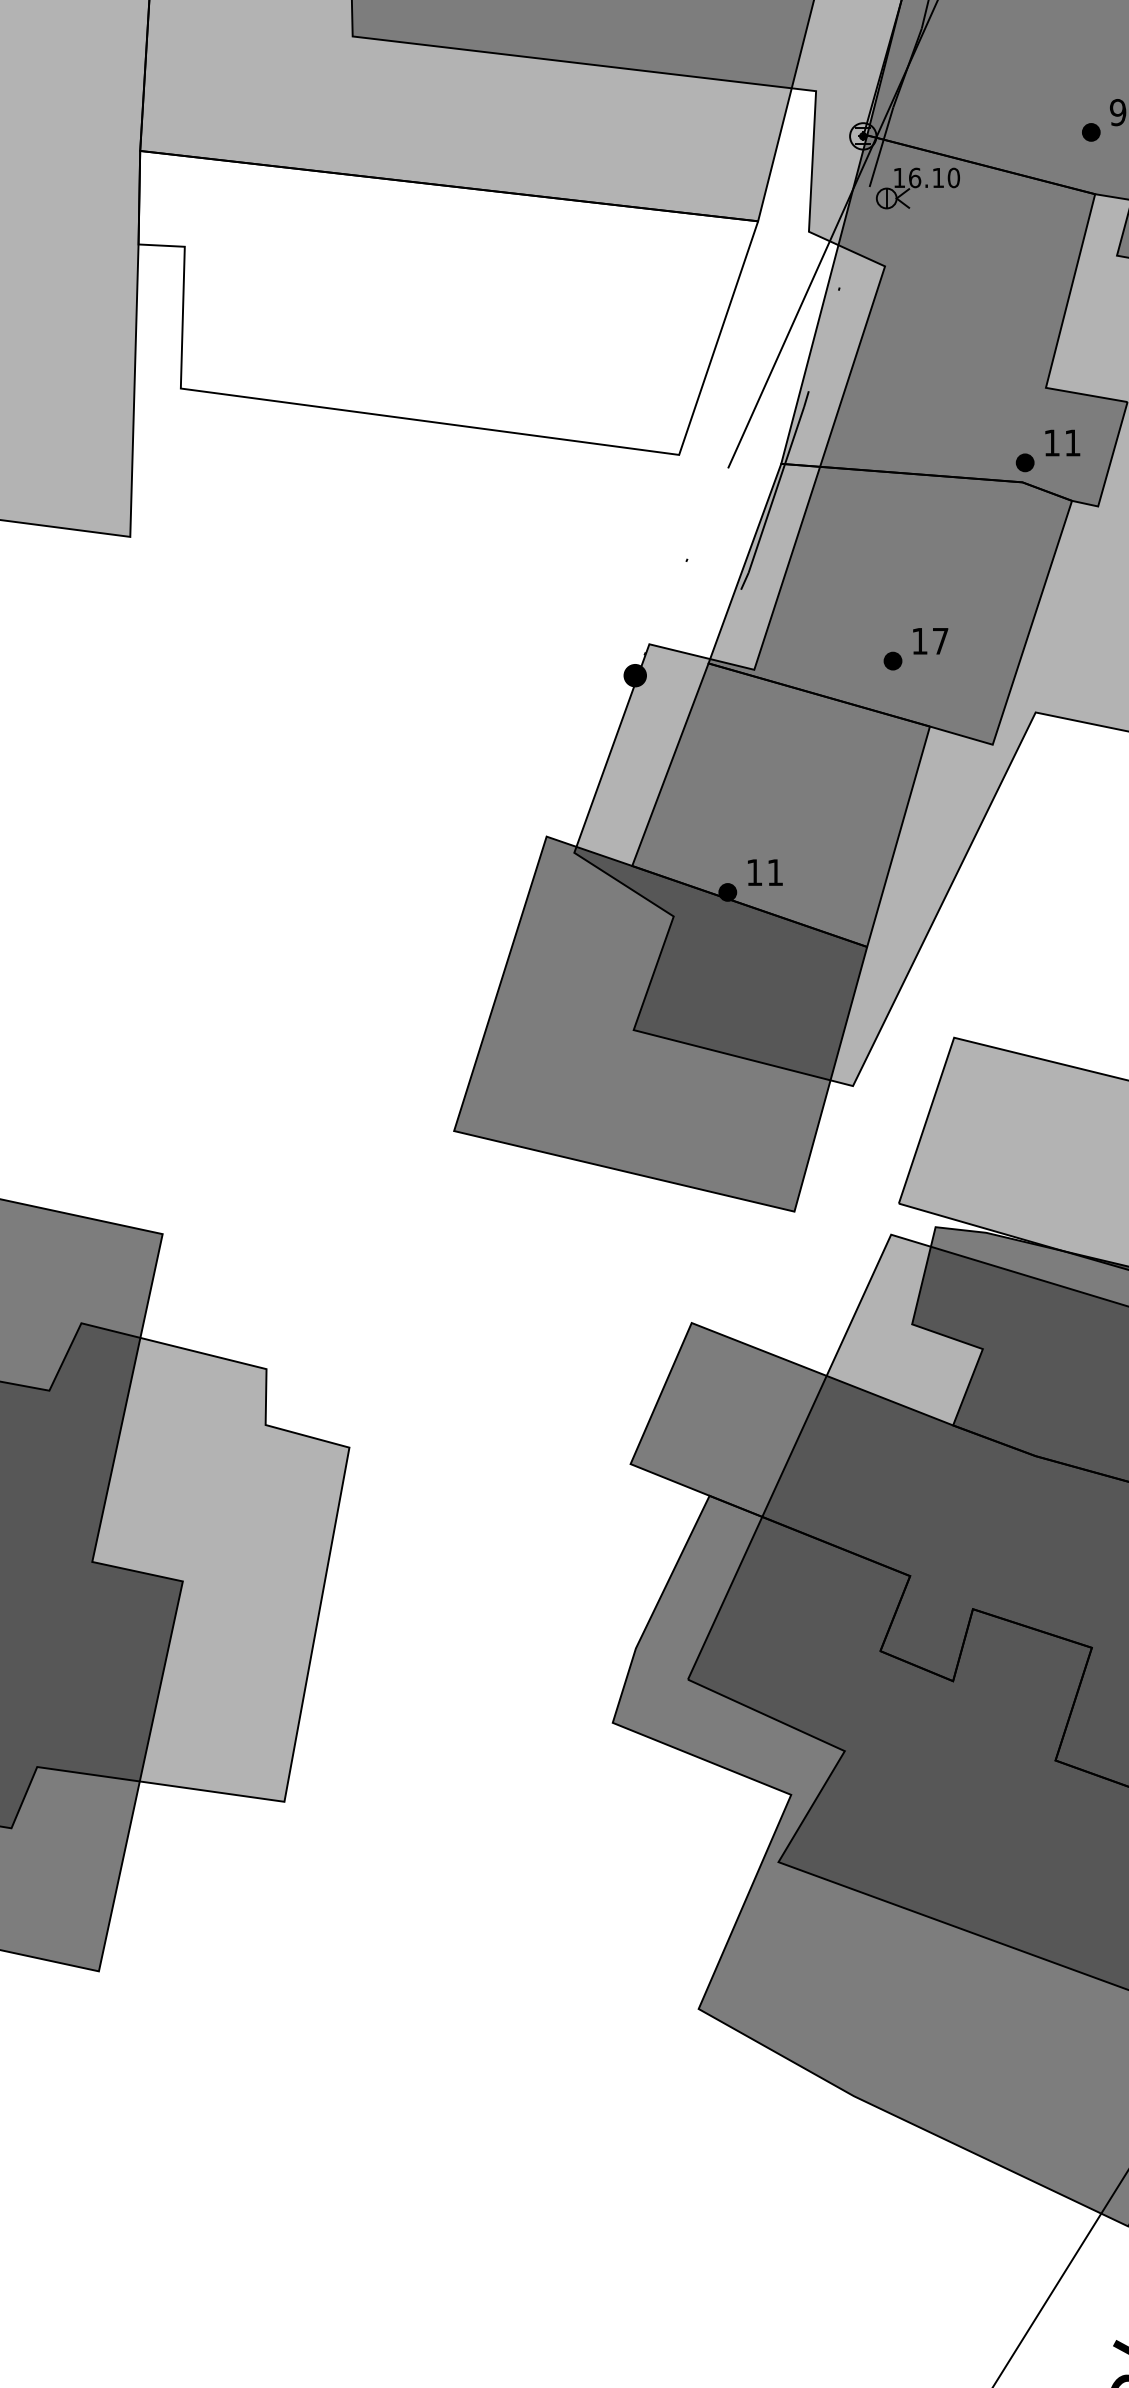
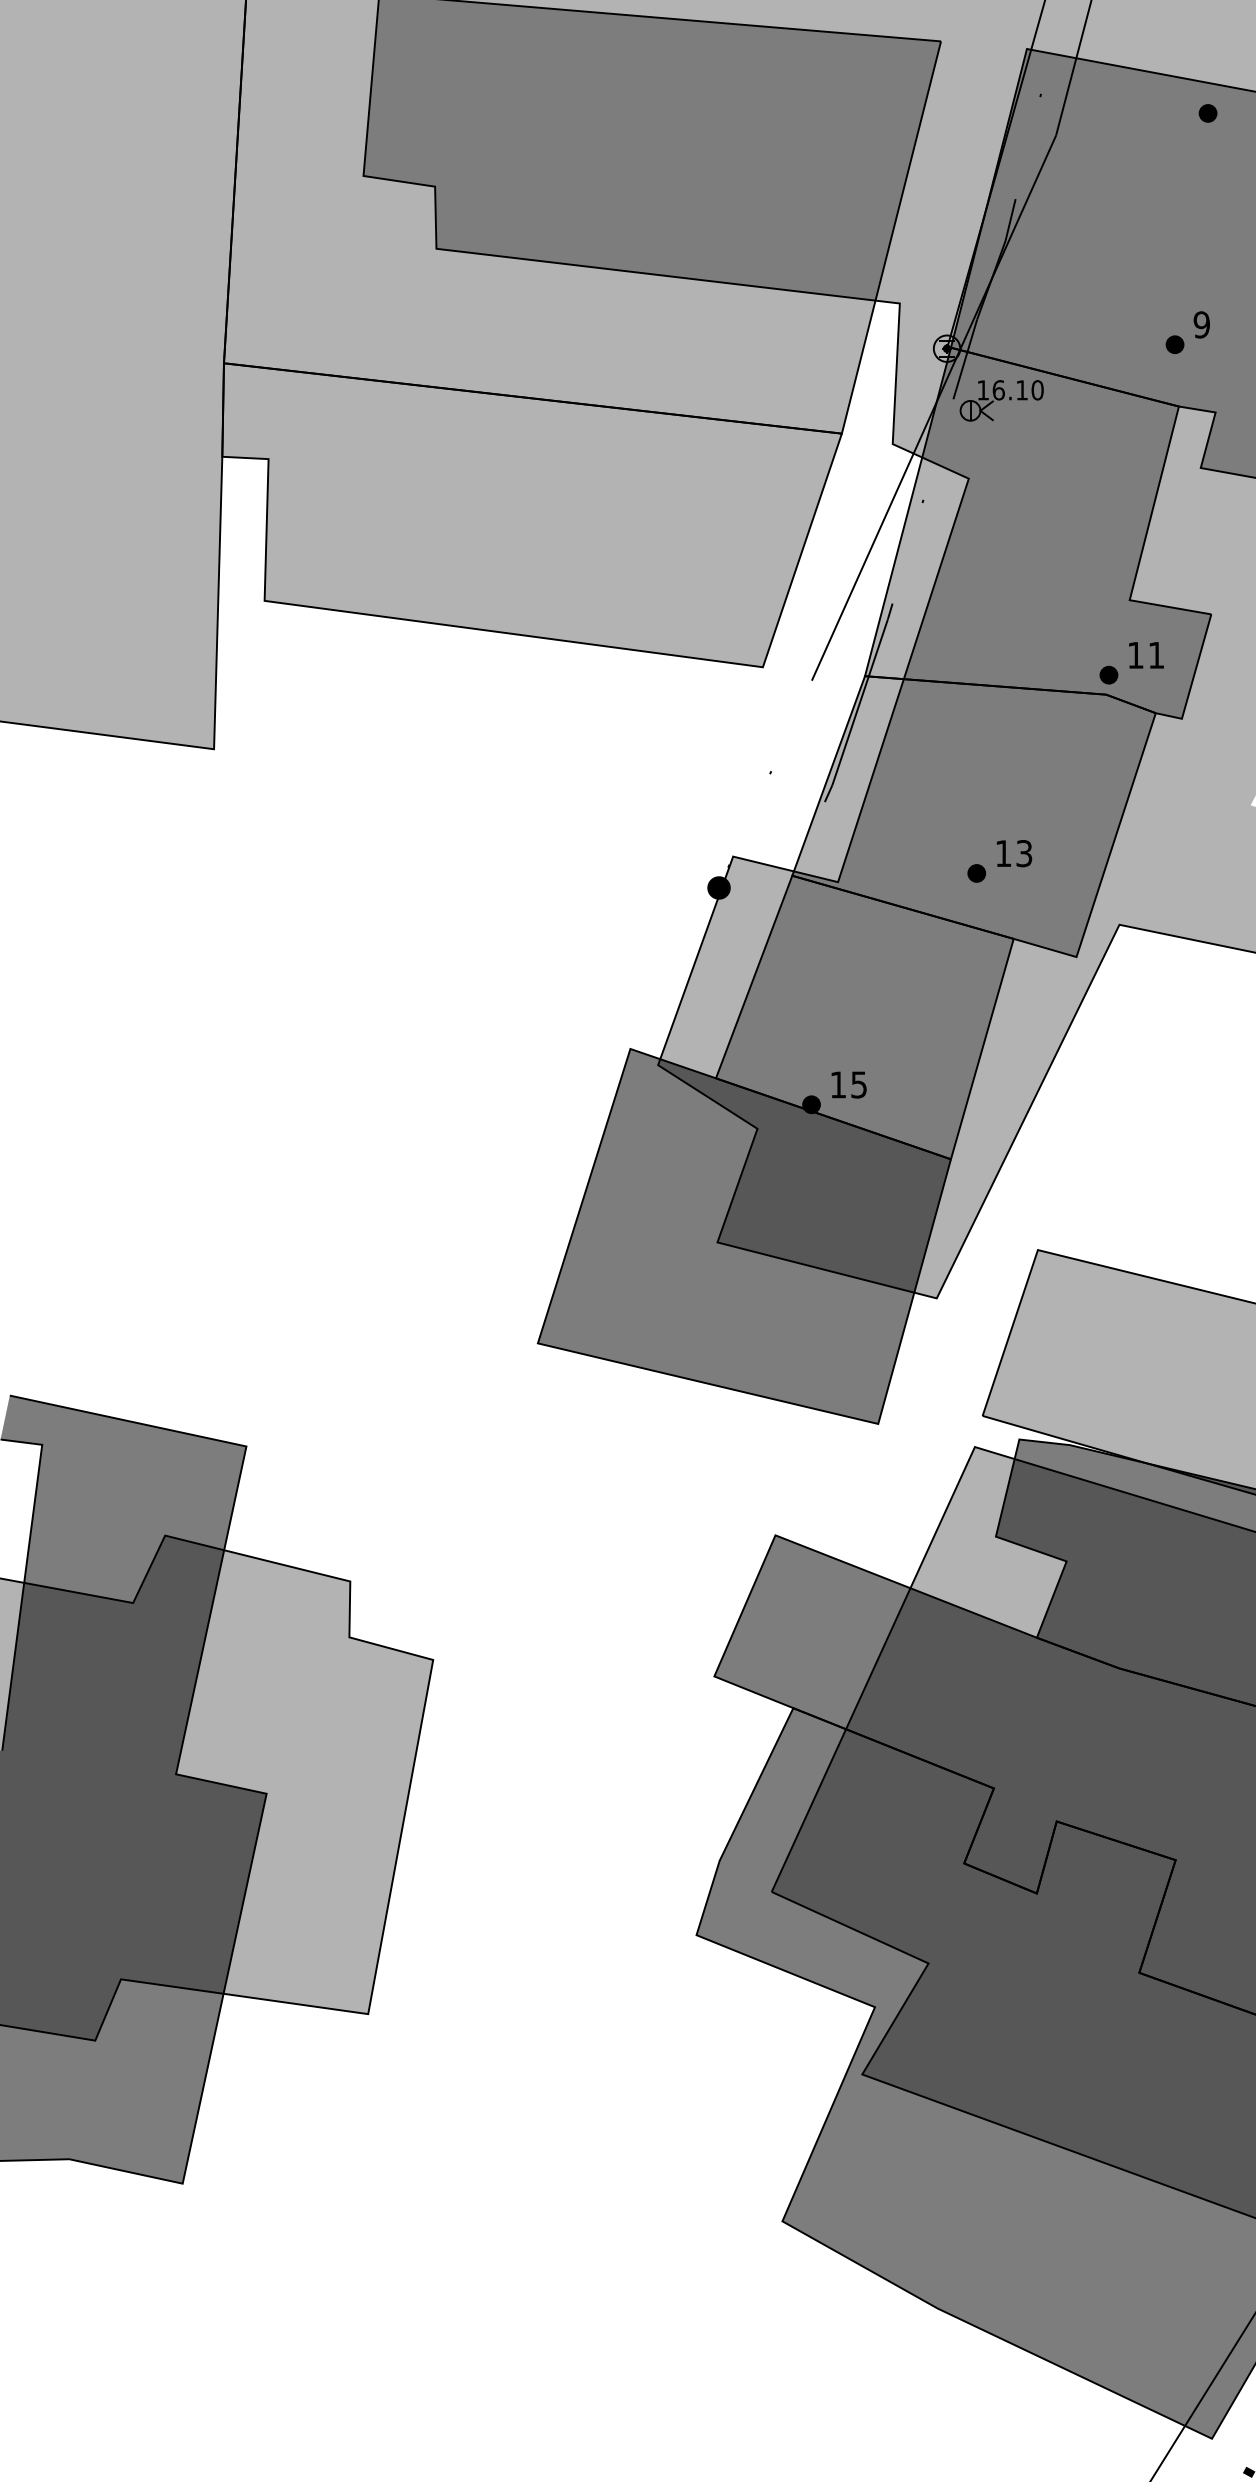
fill: (447, 303) -> (531, 515), added
text: (940, 641) -> (1024, 853), 17 -> 13
text: (774, 872) -> (858, 1084), 11 -> 15

